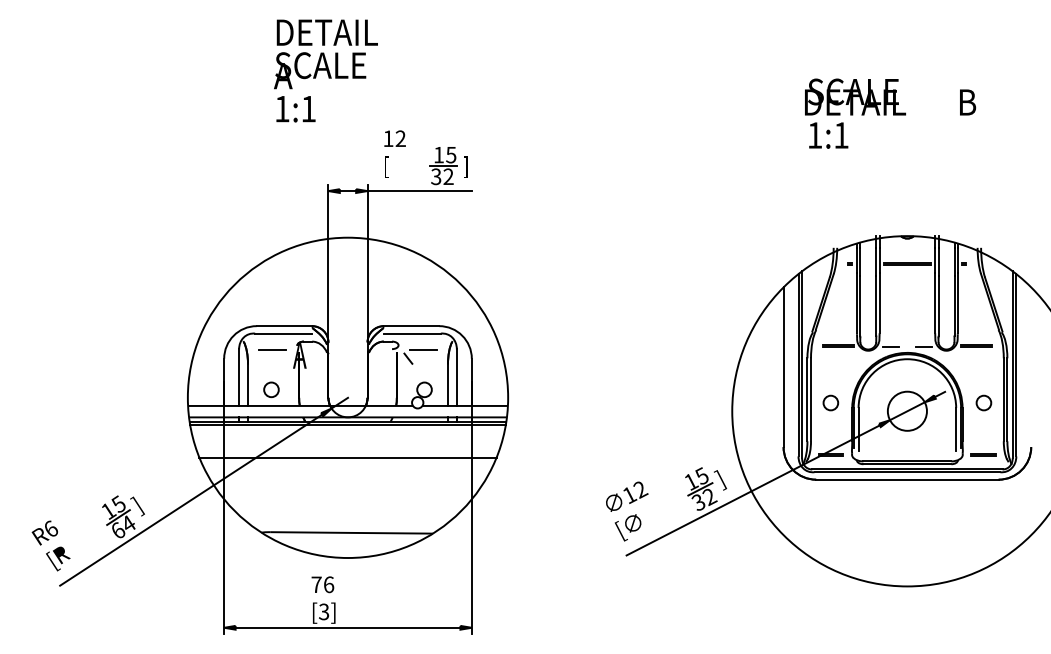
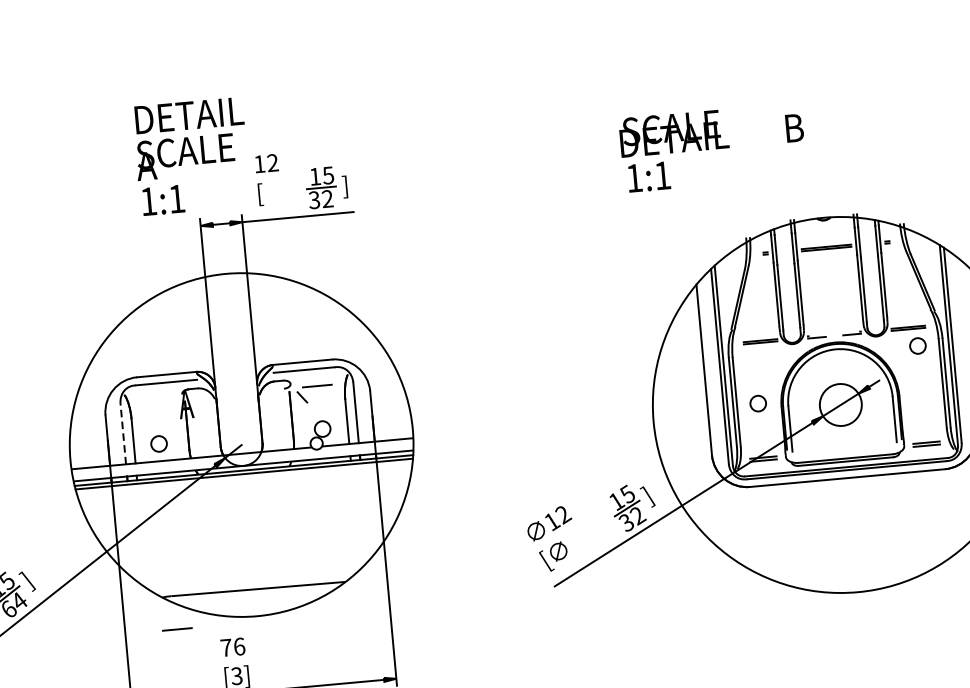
text: (325, 70) -> (191, 156), moved
text: (890, 113) -> (712, 147), moved
line: (272, 349) -> (177, 629), moved
line: (239, 377) -> (123, 433), solid -> dashed
circle: (983, 402) -> (917, 345), moved
line: (347, 457) -> (246, 508), removed

